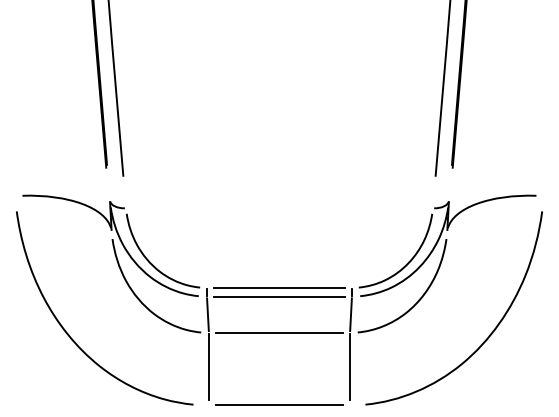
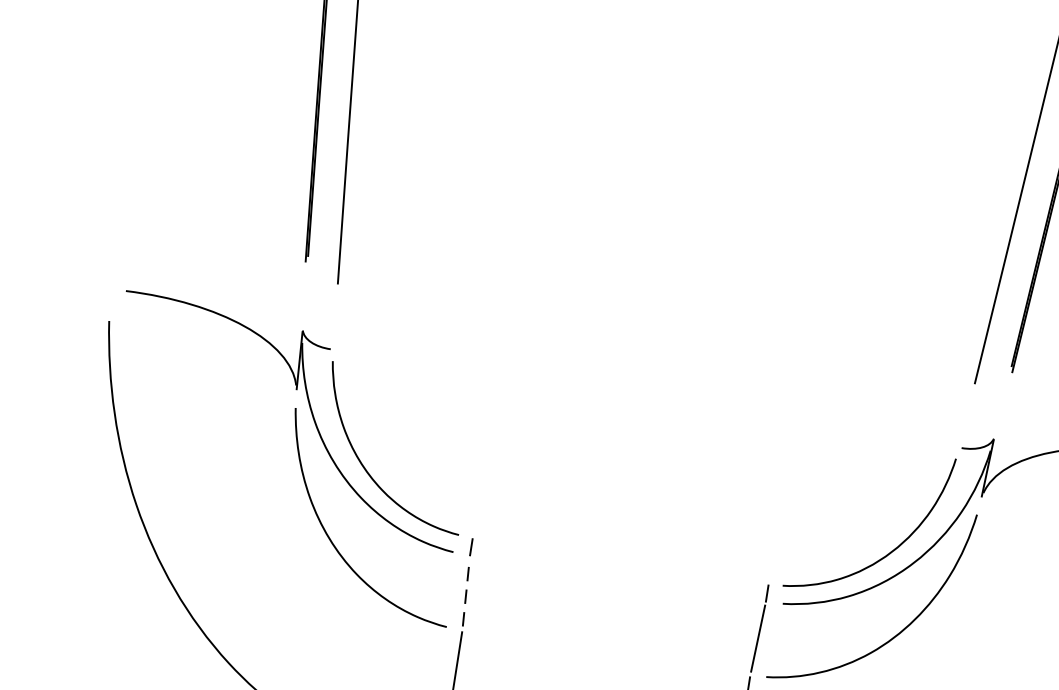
line: (279, 287) -> (620, 560), removed
line: (279, 296) -> (618, 578), removed
line: (207, 314) -> (465, 592), solid -> dashed
line: (279, 332) -> (606, 652), removed

